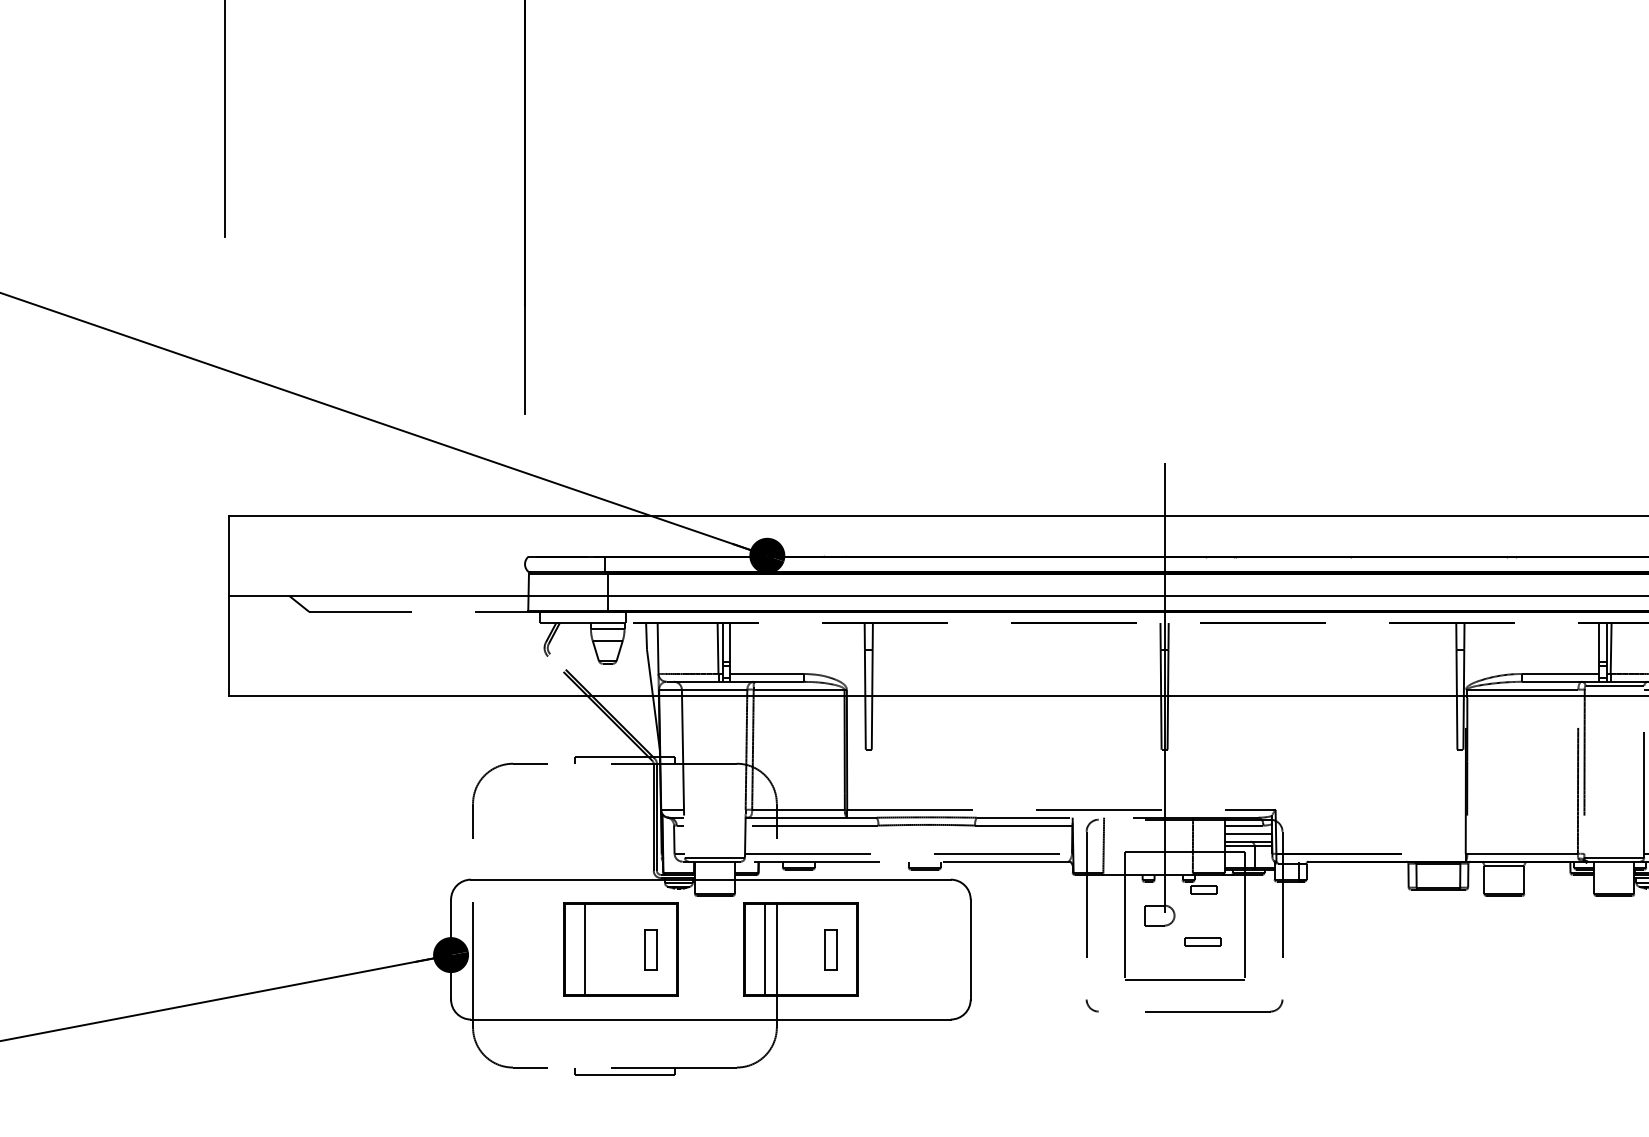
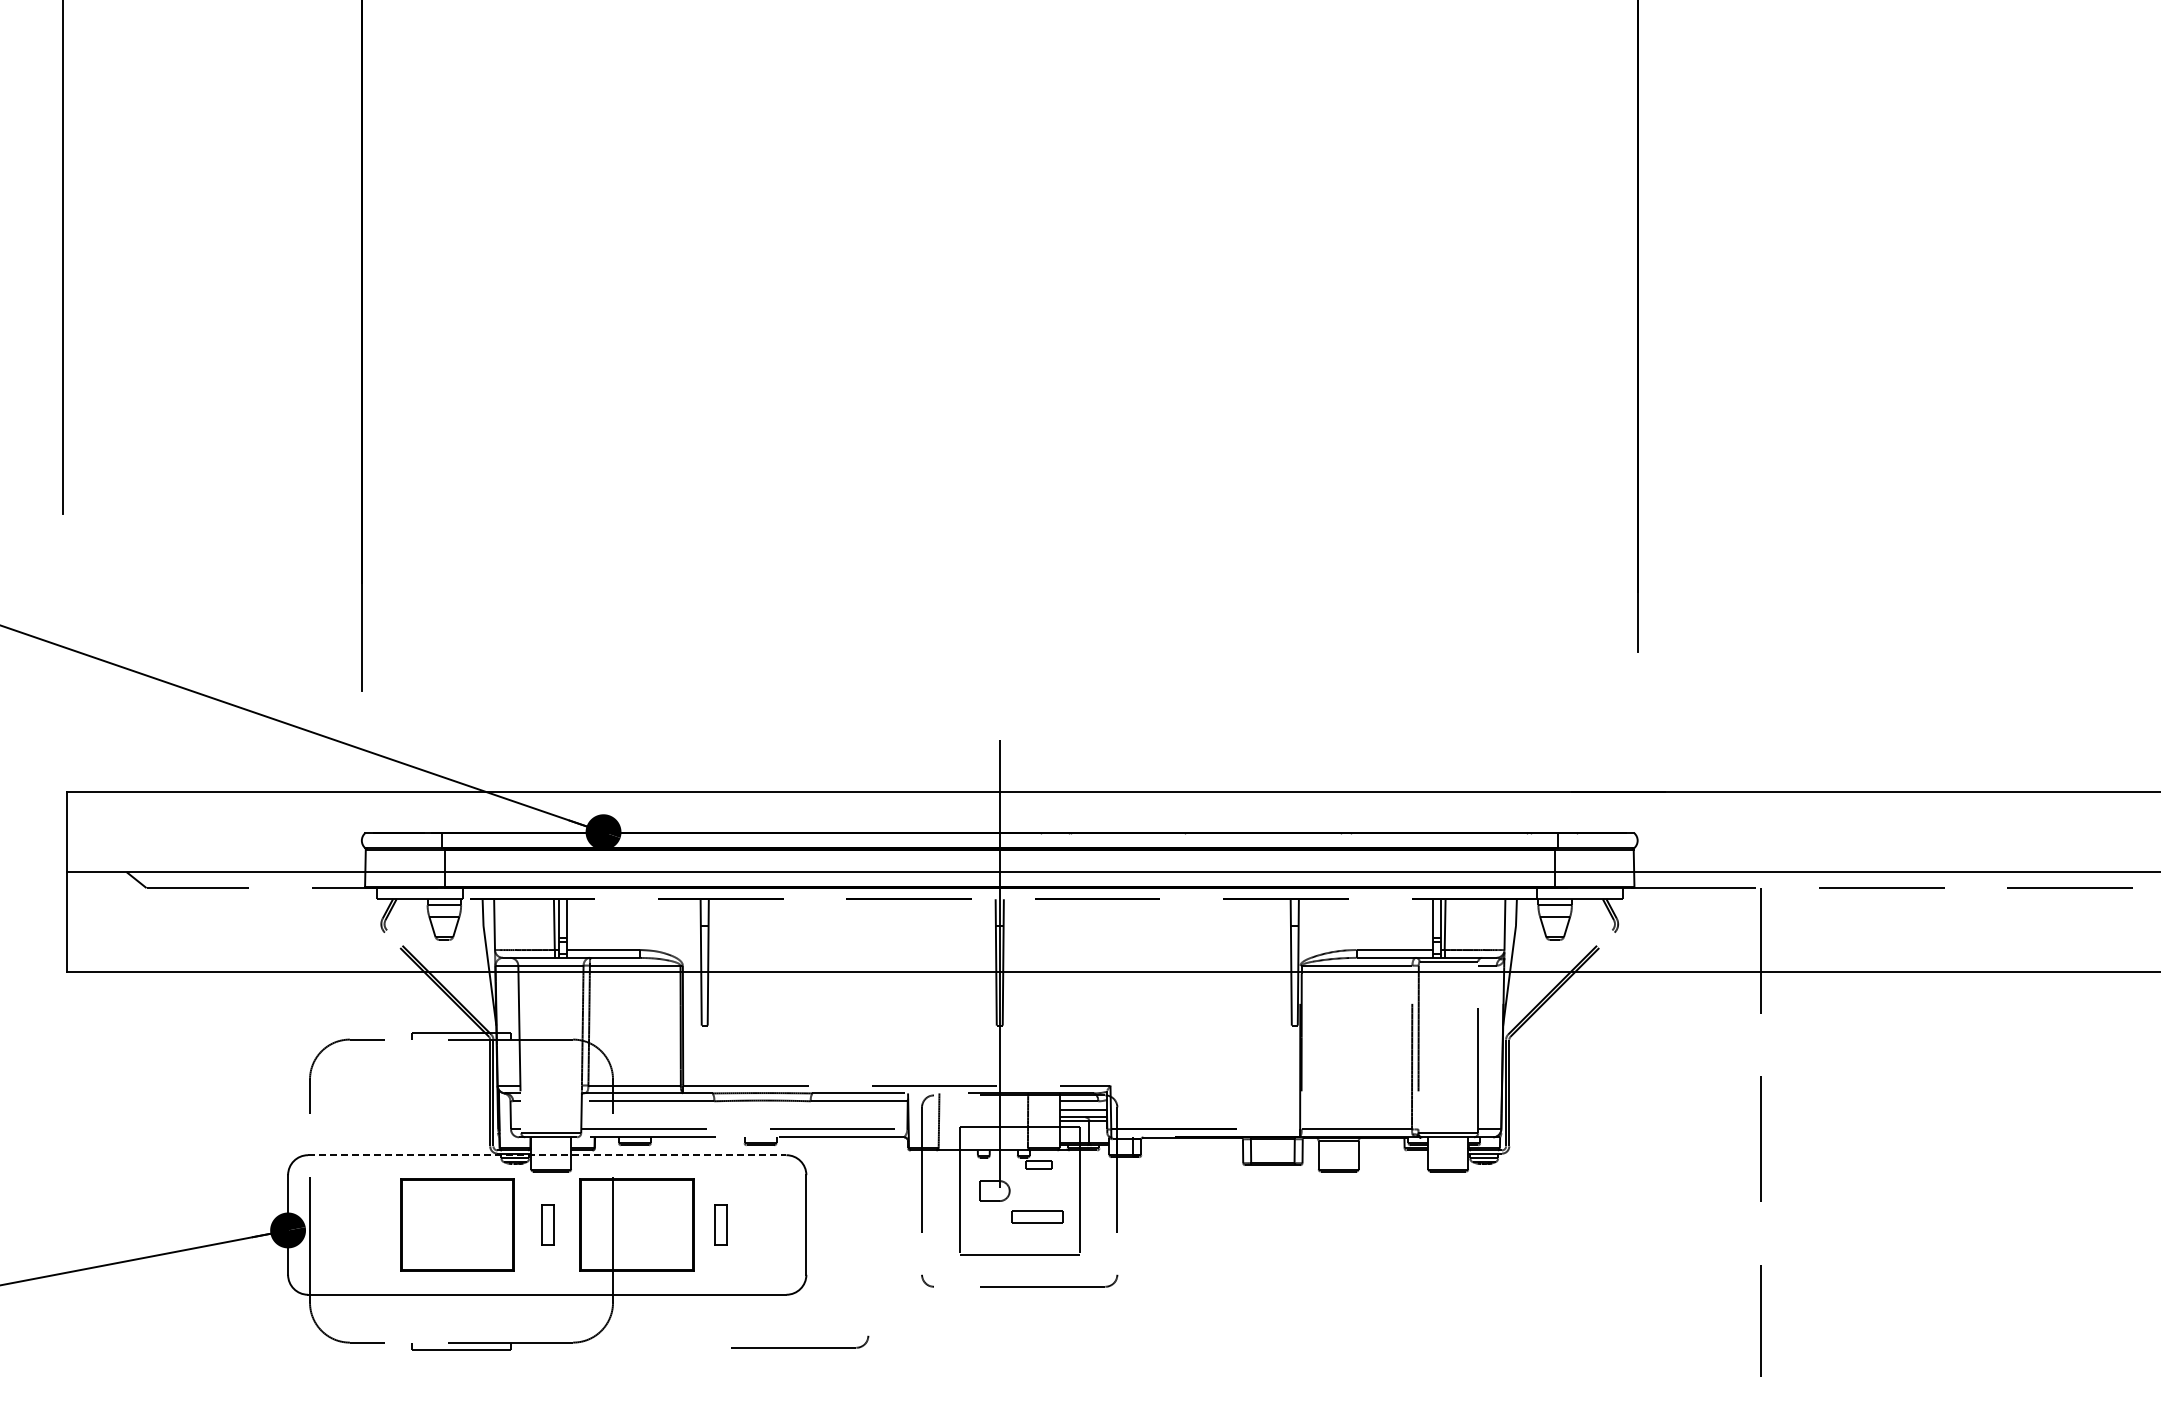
line: (711, 879) -> (547, 1155), solid -> dashed
part: (1202, 941) -> (1037, 1216), size x1.4
line: (584, 949) -> (421, 1224), removed
part: (649, 949) -> (547, 1224), moved
line: (765, 949) -> (601, 1224), removed
part: (830, 949) -> (720, 1224), moved
part: (964, 1066) -> (800, 1341), added

